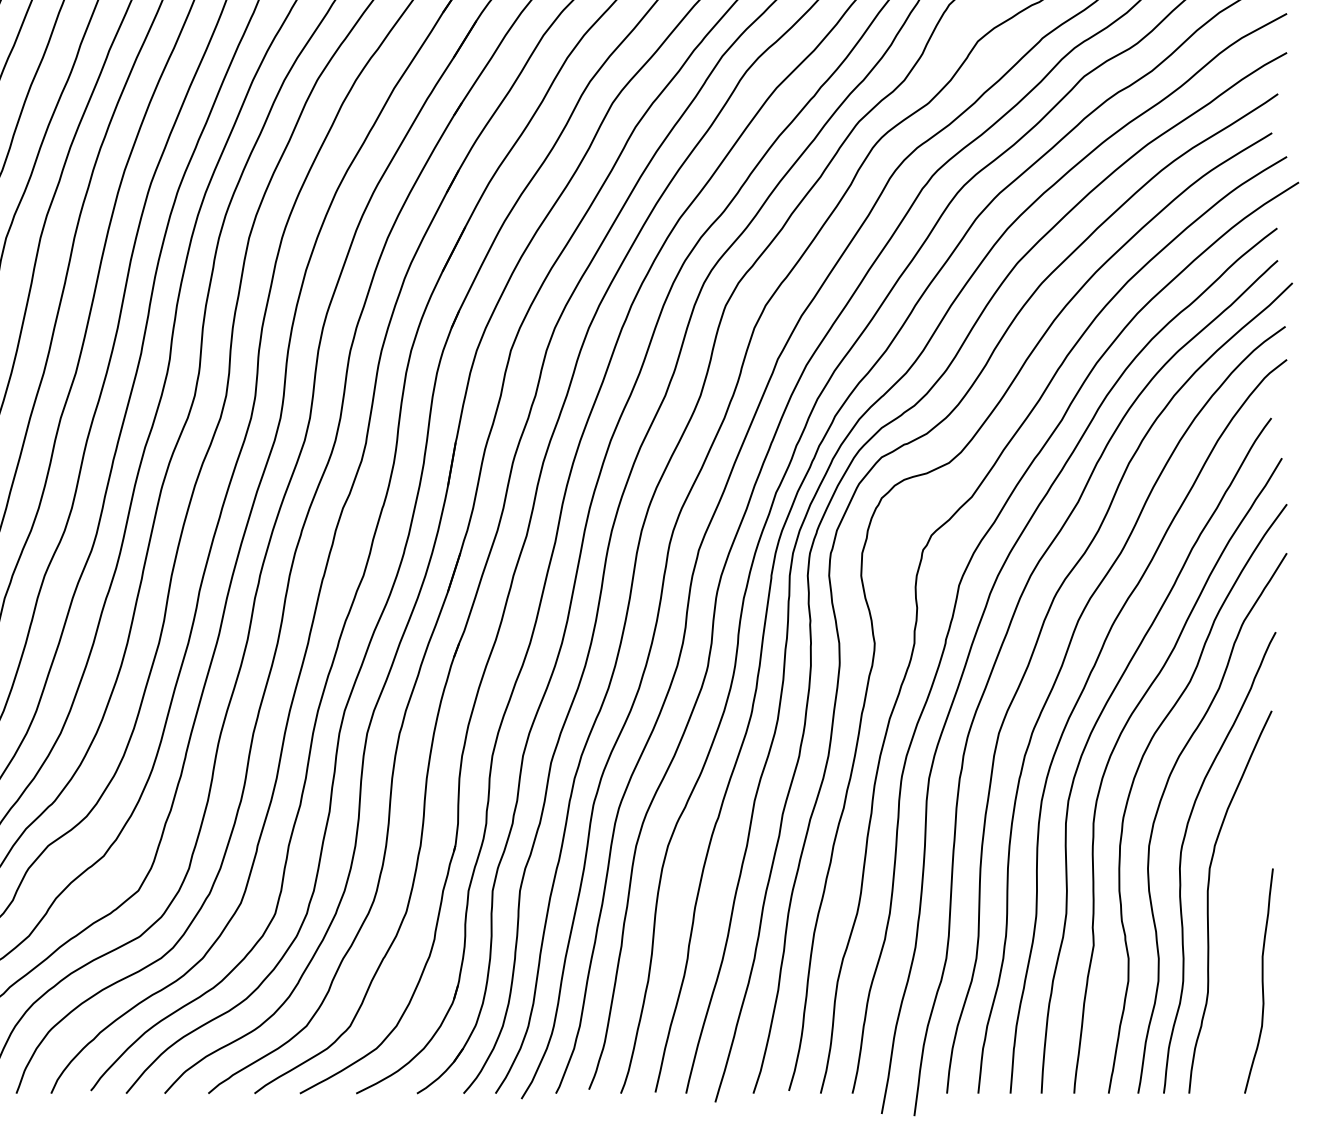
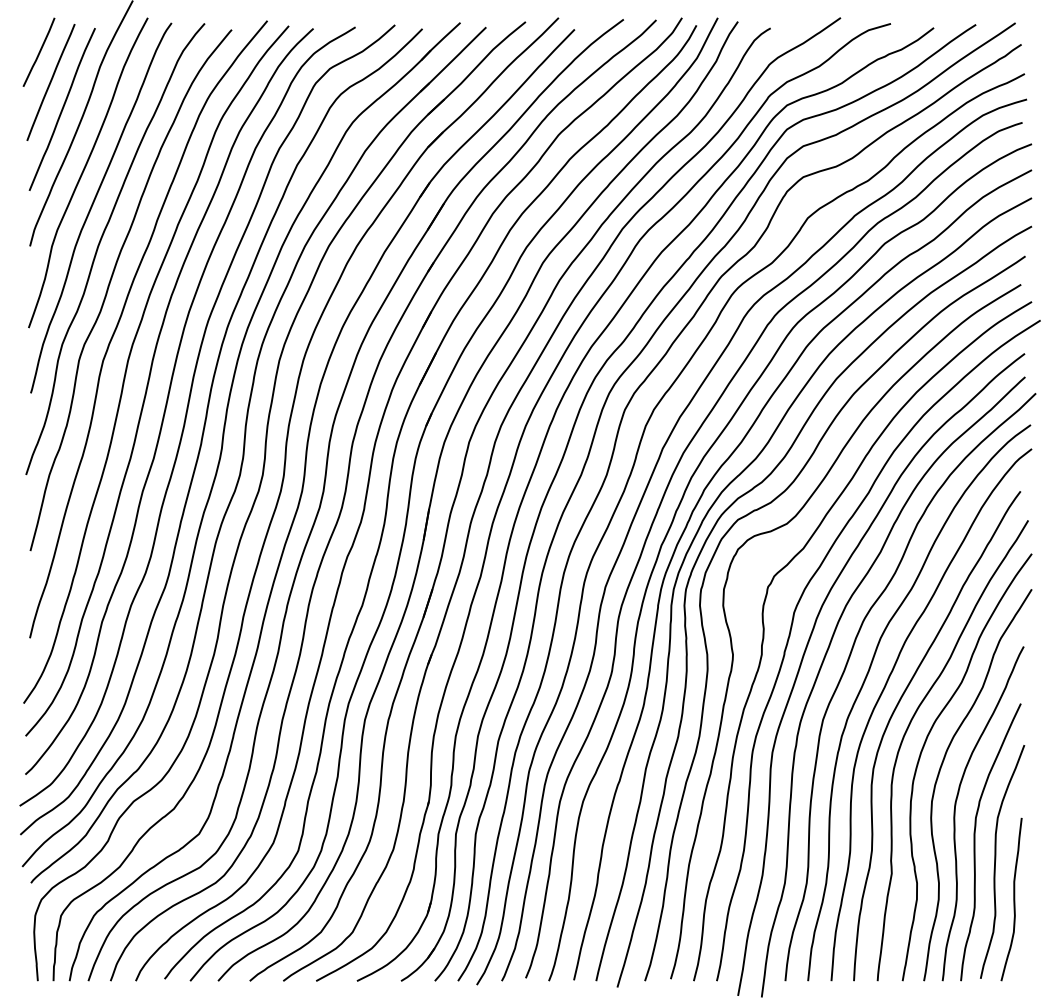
curve: (1238, 927) -> (996, 860), added

